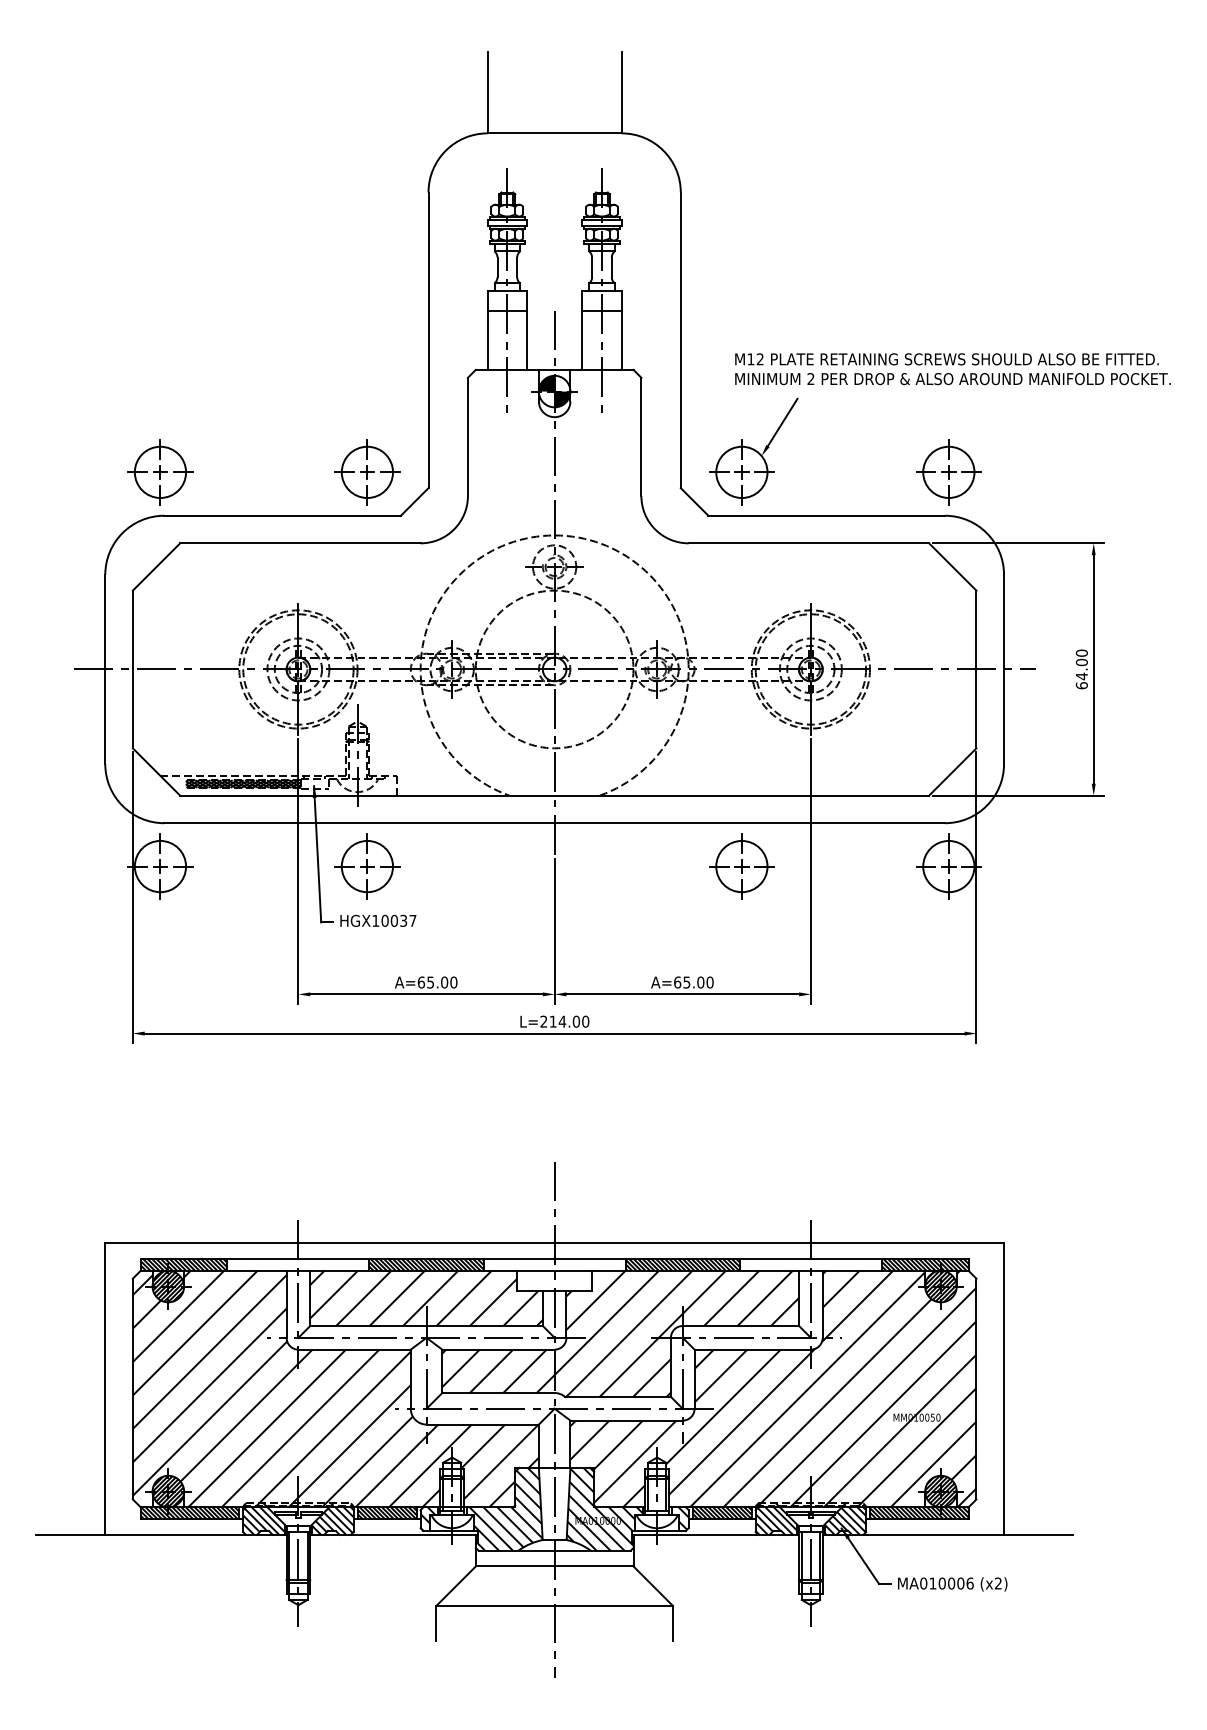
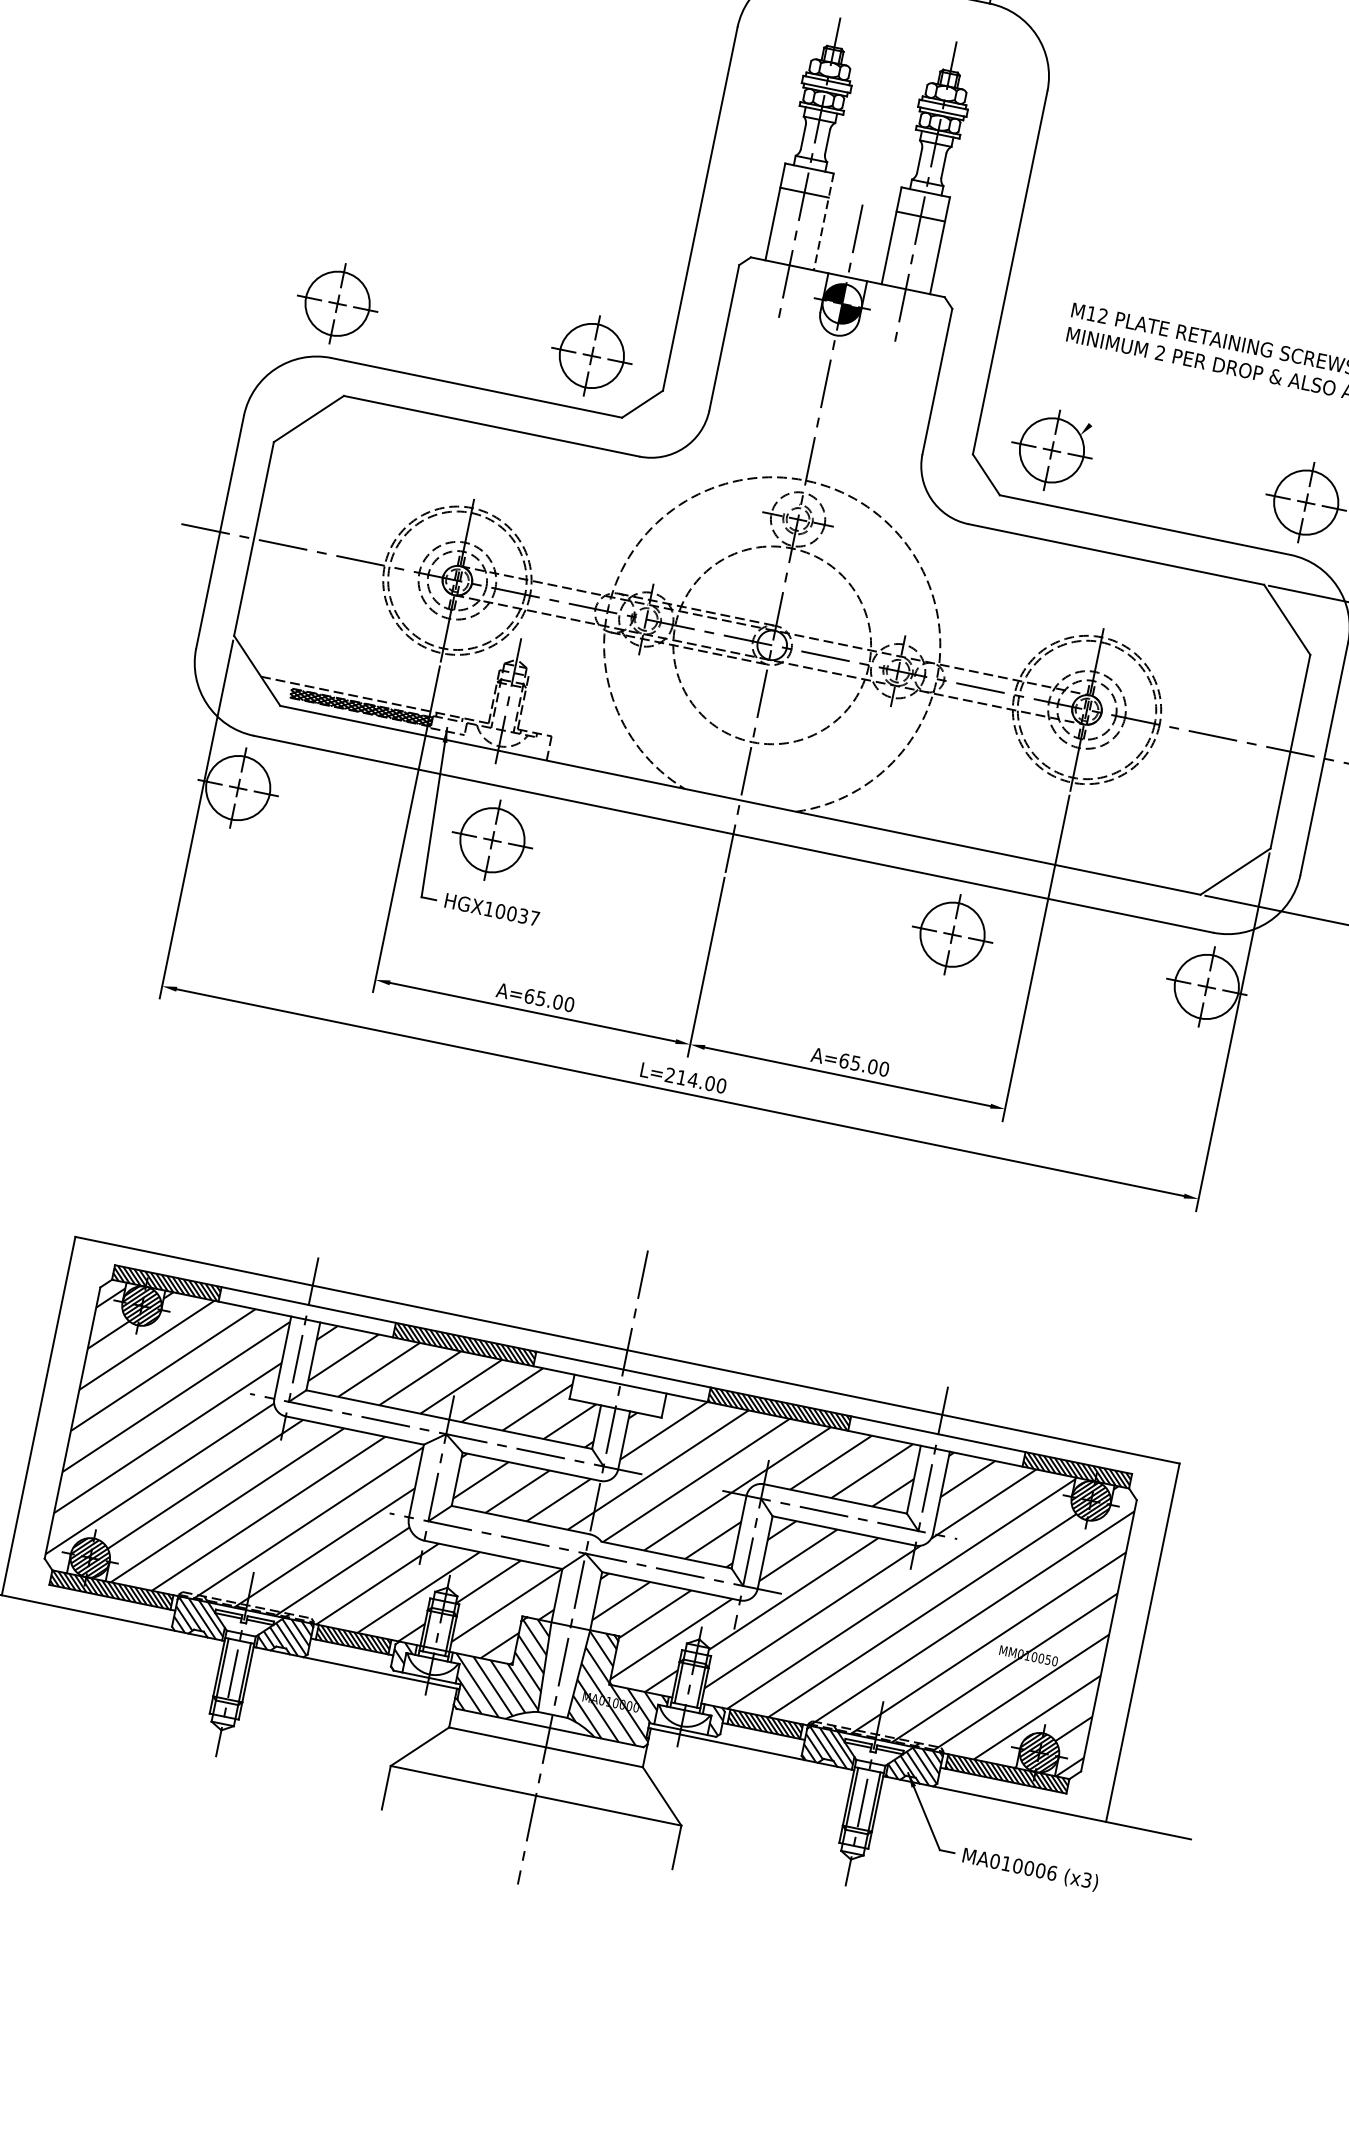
line: (527, 330) -> (824, 222), solid -> dashed
line: (782, 422) -> (1114, 399), removed
text: (998, 1583) -> (1087, 1880), (x2) -> (x3)

